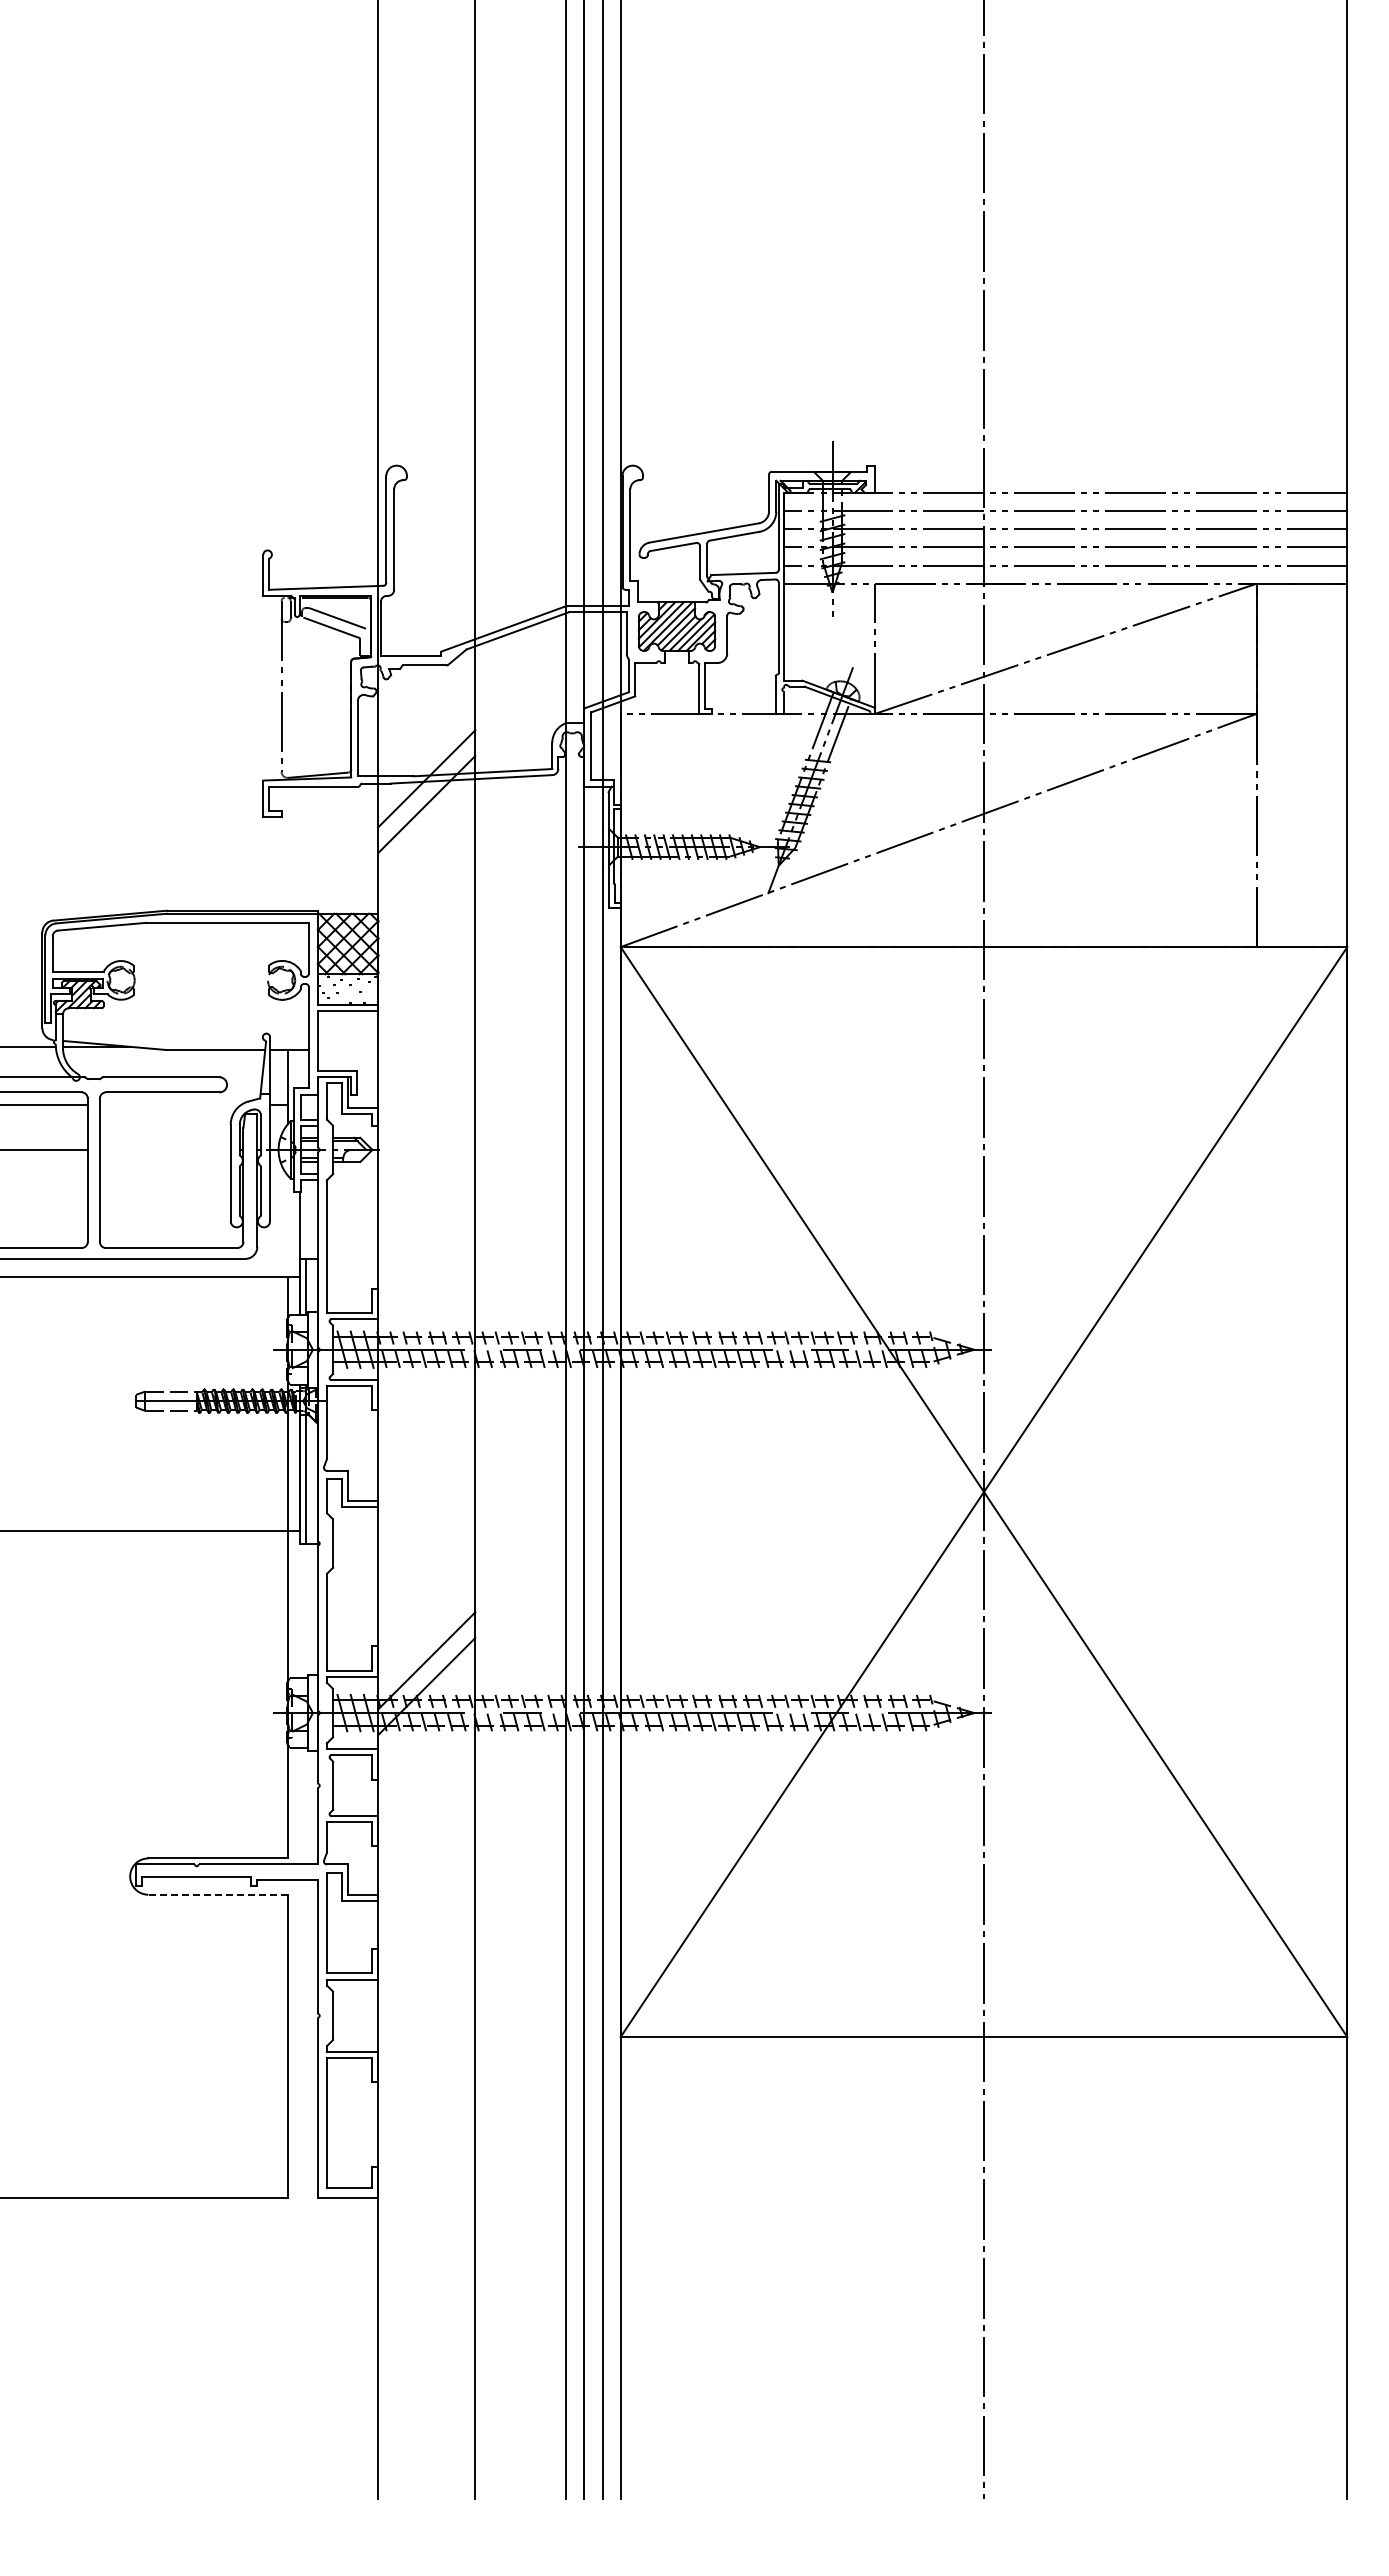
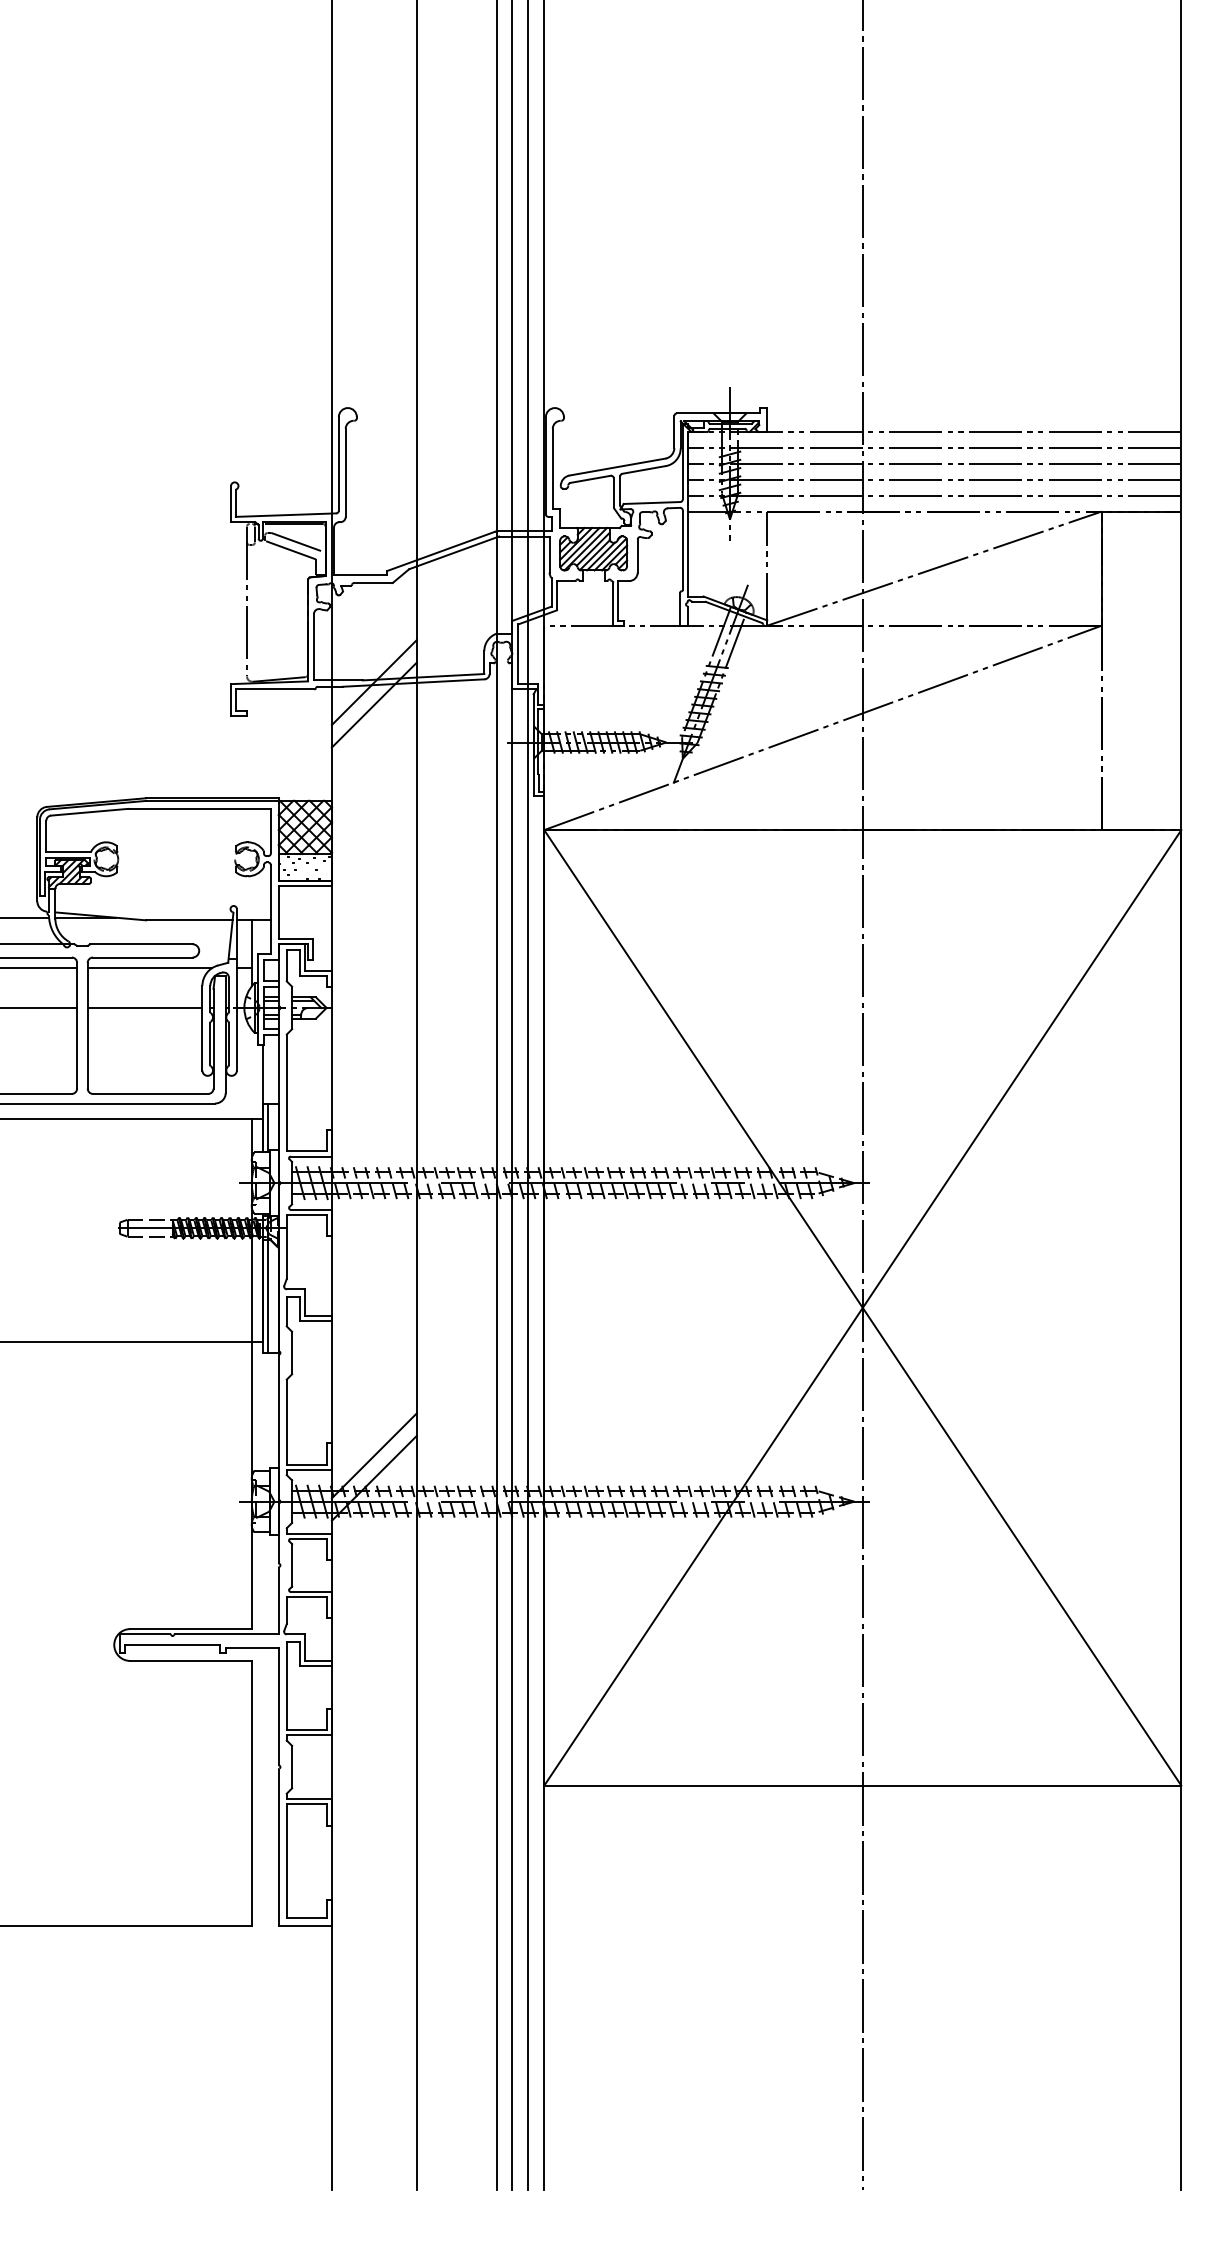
line: (170, 1104) -> (149, 968), added
line: (164, 1149) -> (144, 1007), added
line: (218, 1894) -> (191, 1660), dashed -> solid

